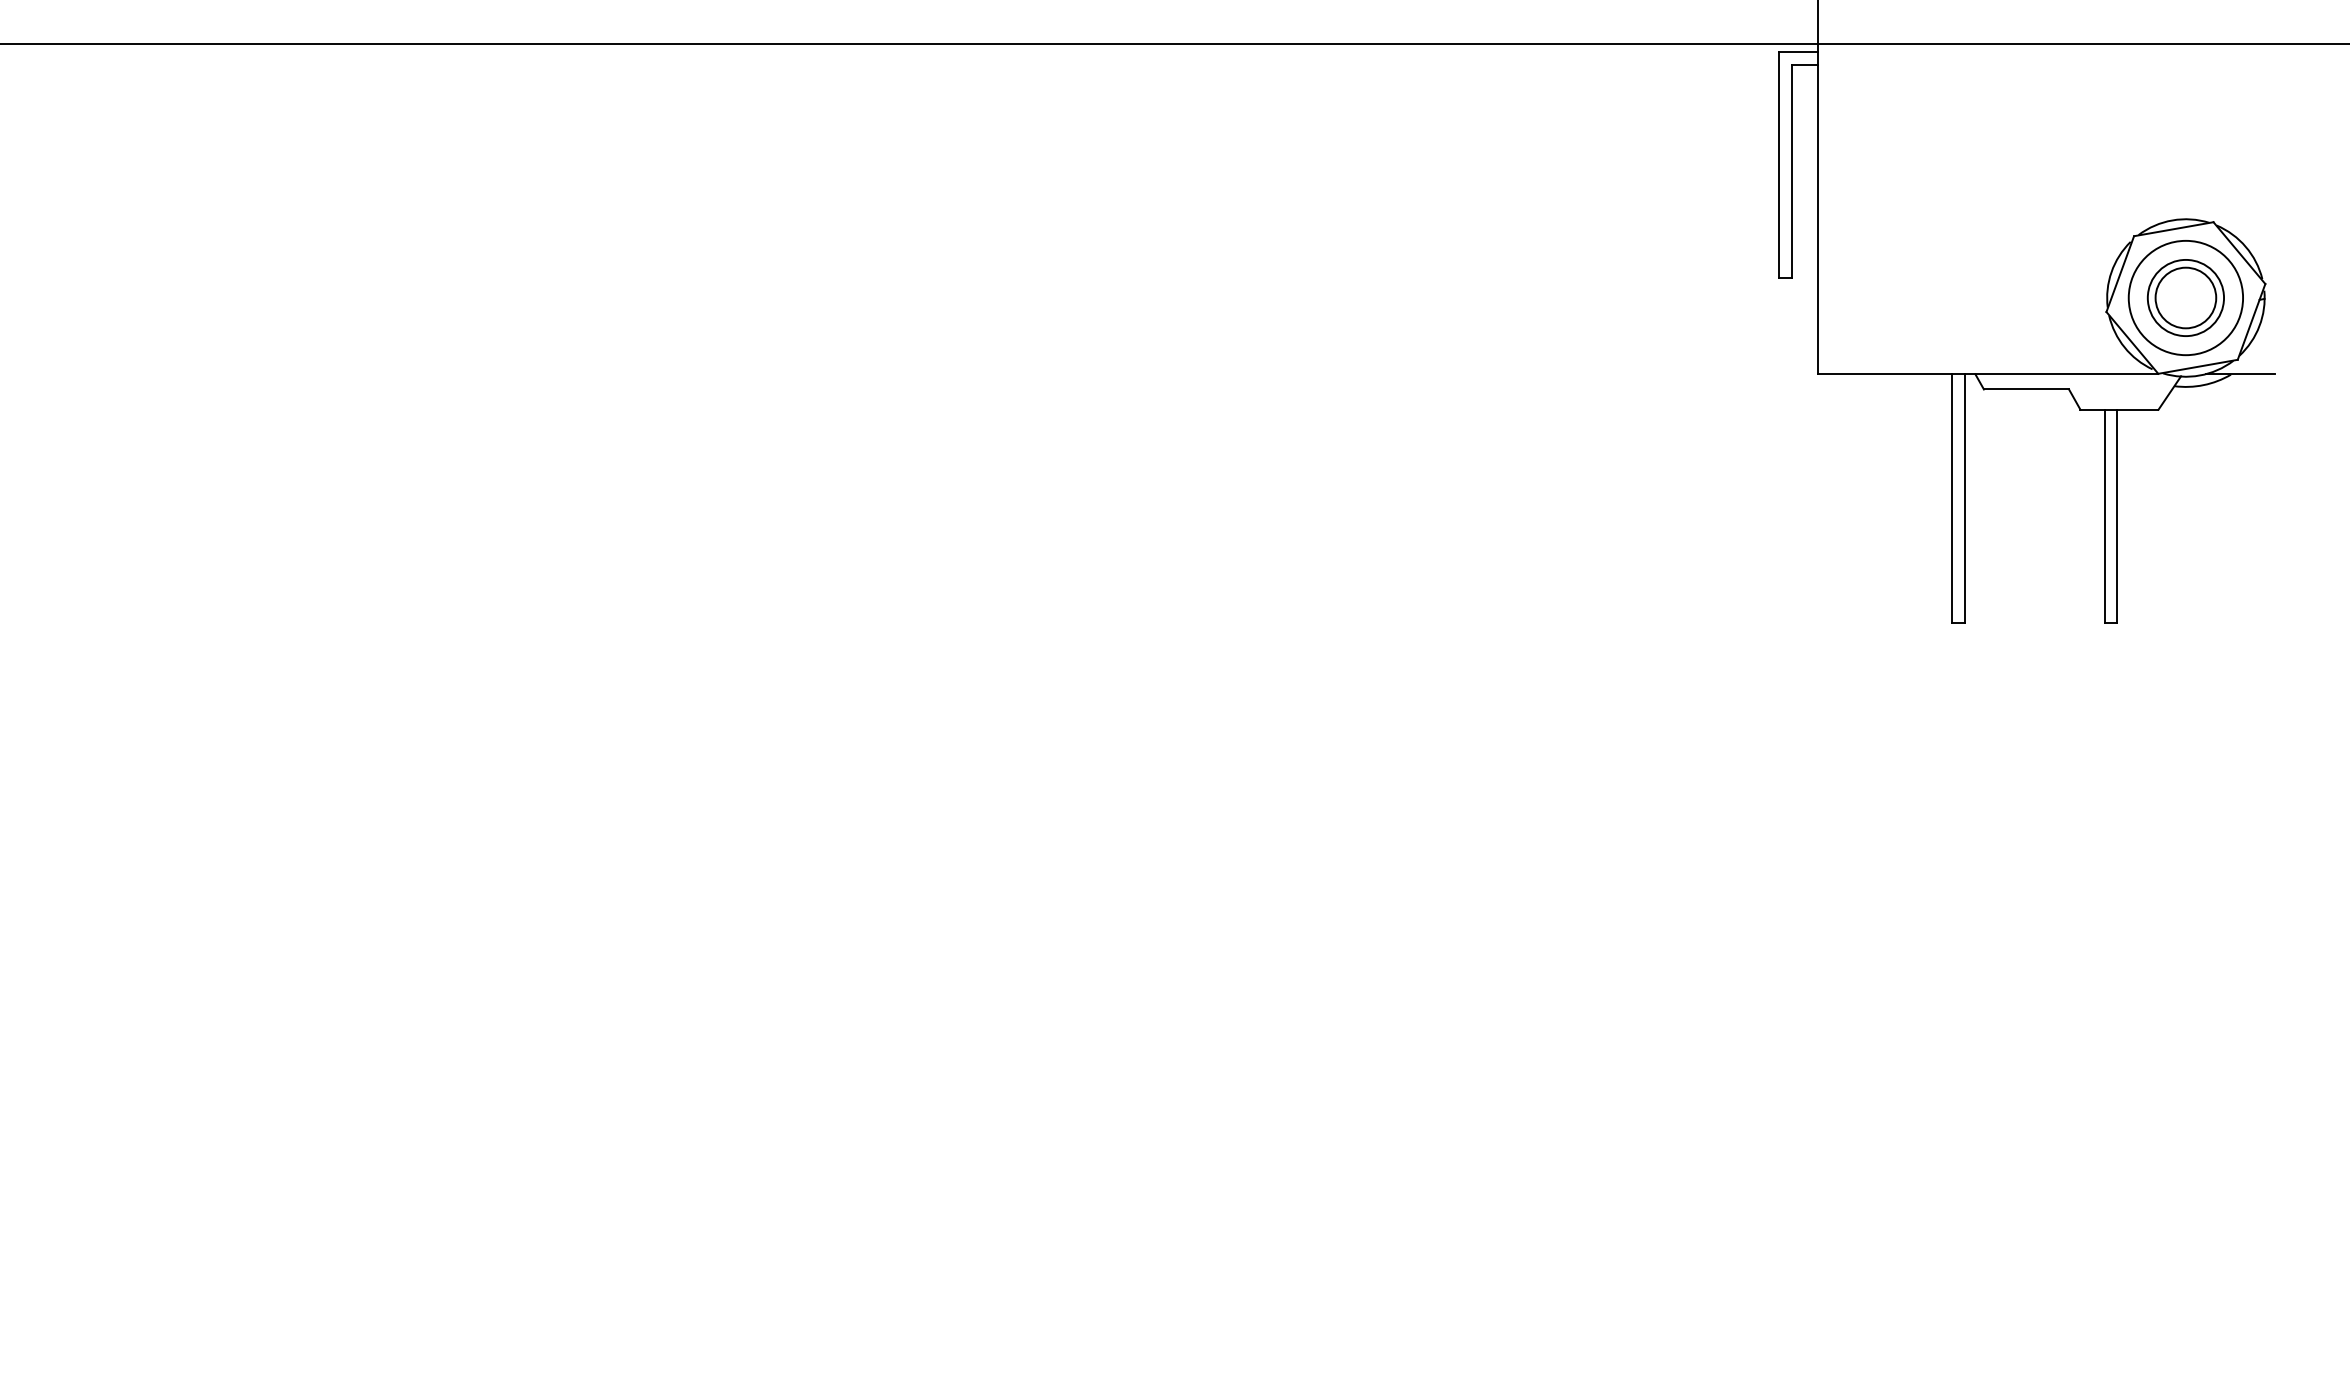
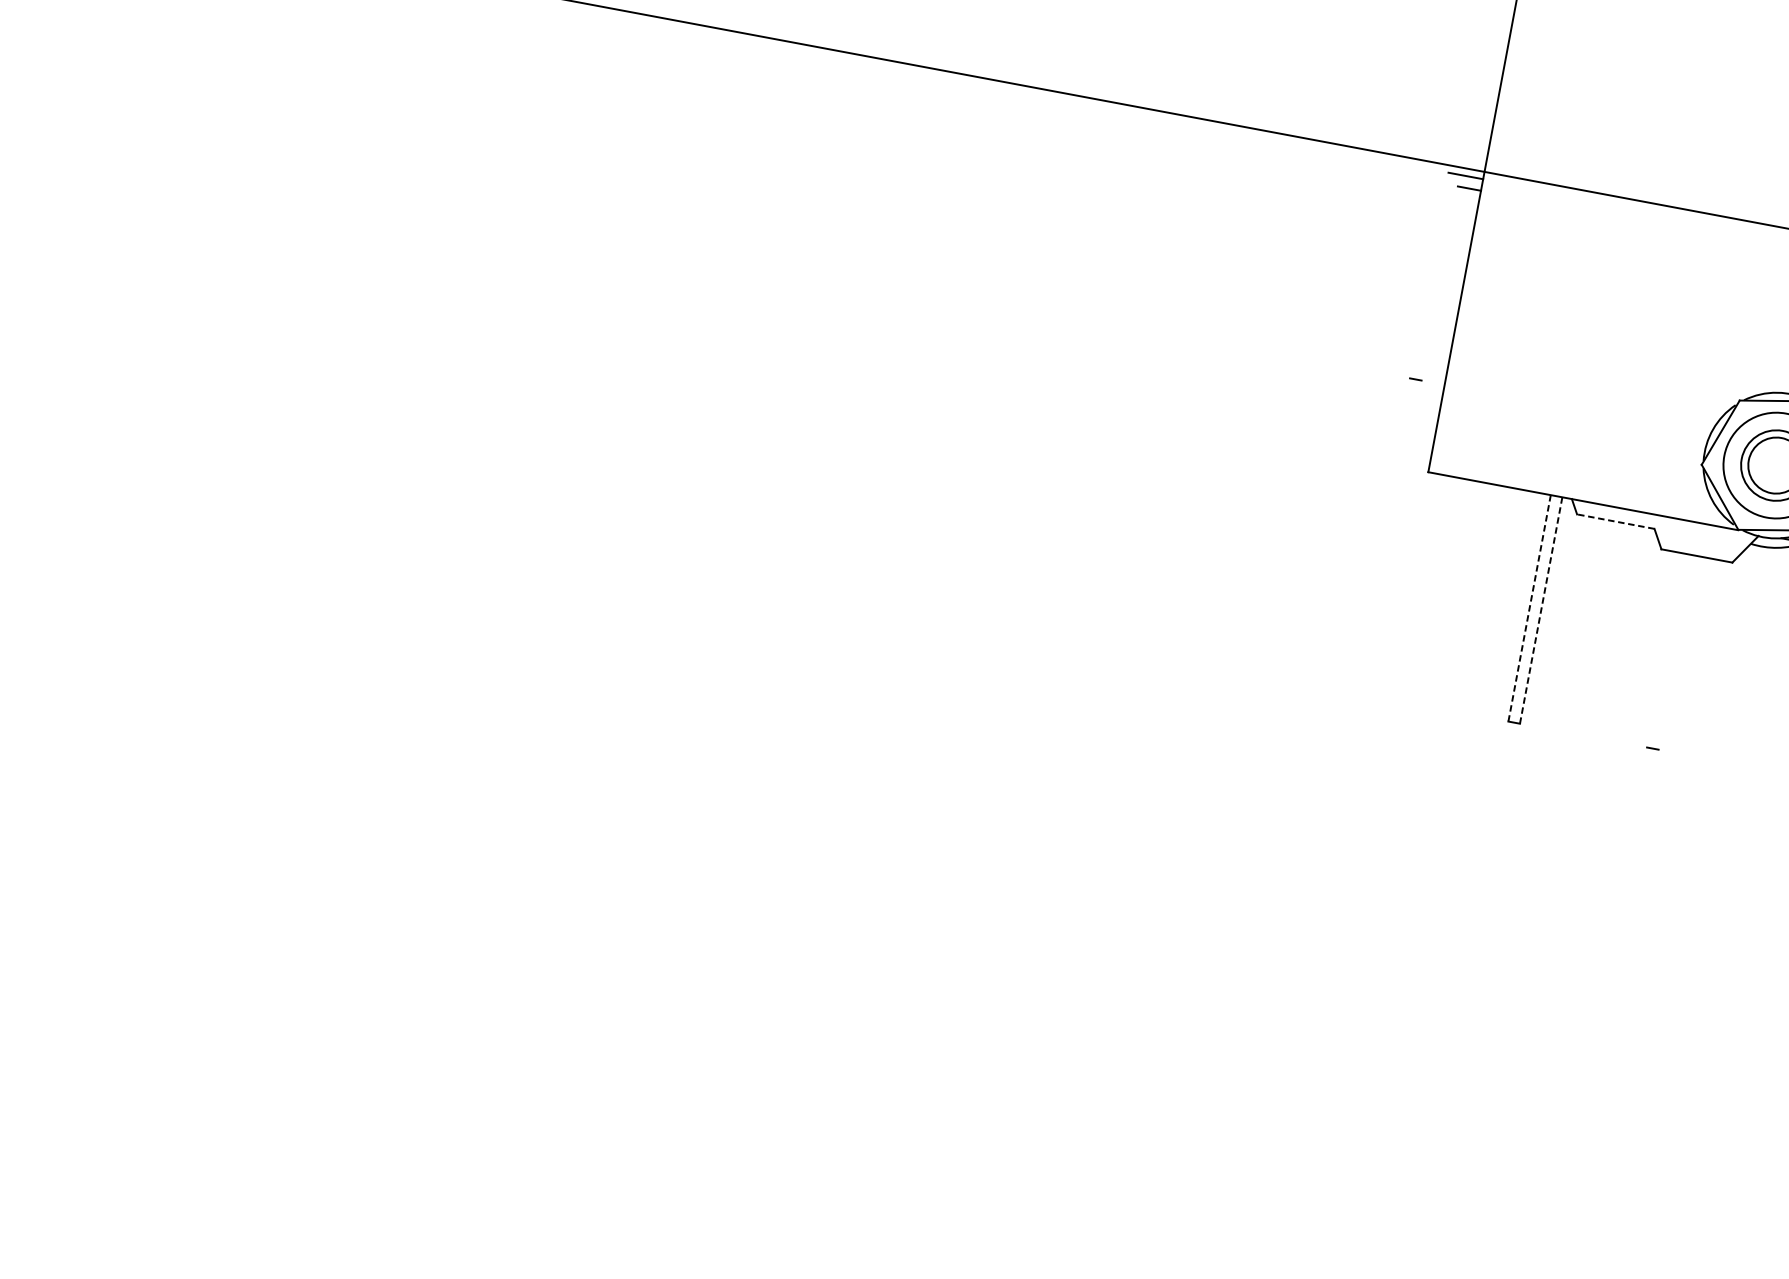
line: (1779, 165) -> (1429, 275), removed
line: (1792, 171) -> (1440, 283), removed
line: (2026, 389) -> (1615, 521), solid -> dashed
line: (1952, 499) -> (1529, 609), solid -> dashed
line: (1964, 499) -> (1540, 611), solid -> dashed
line: (2104, 516) -> (1665, 650), removed
line: (2117, 516) -> (1676, 652), removed

